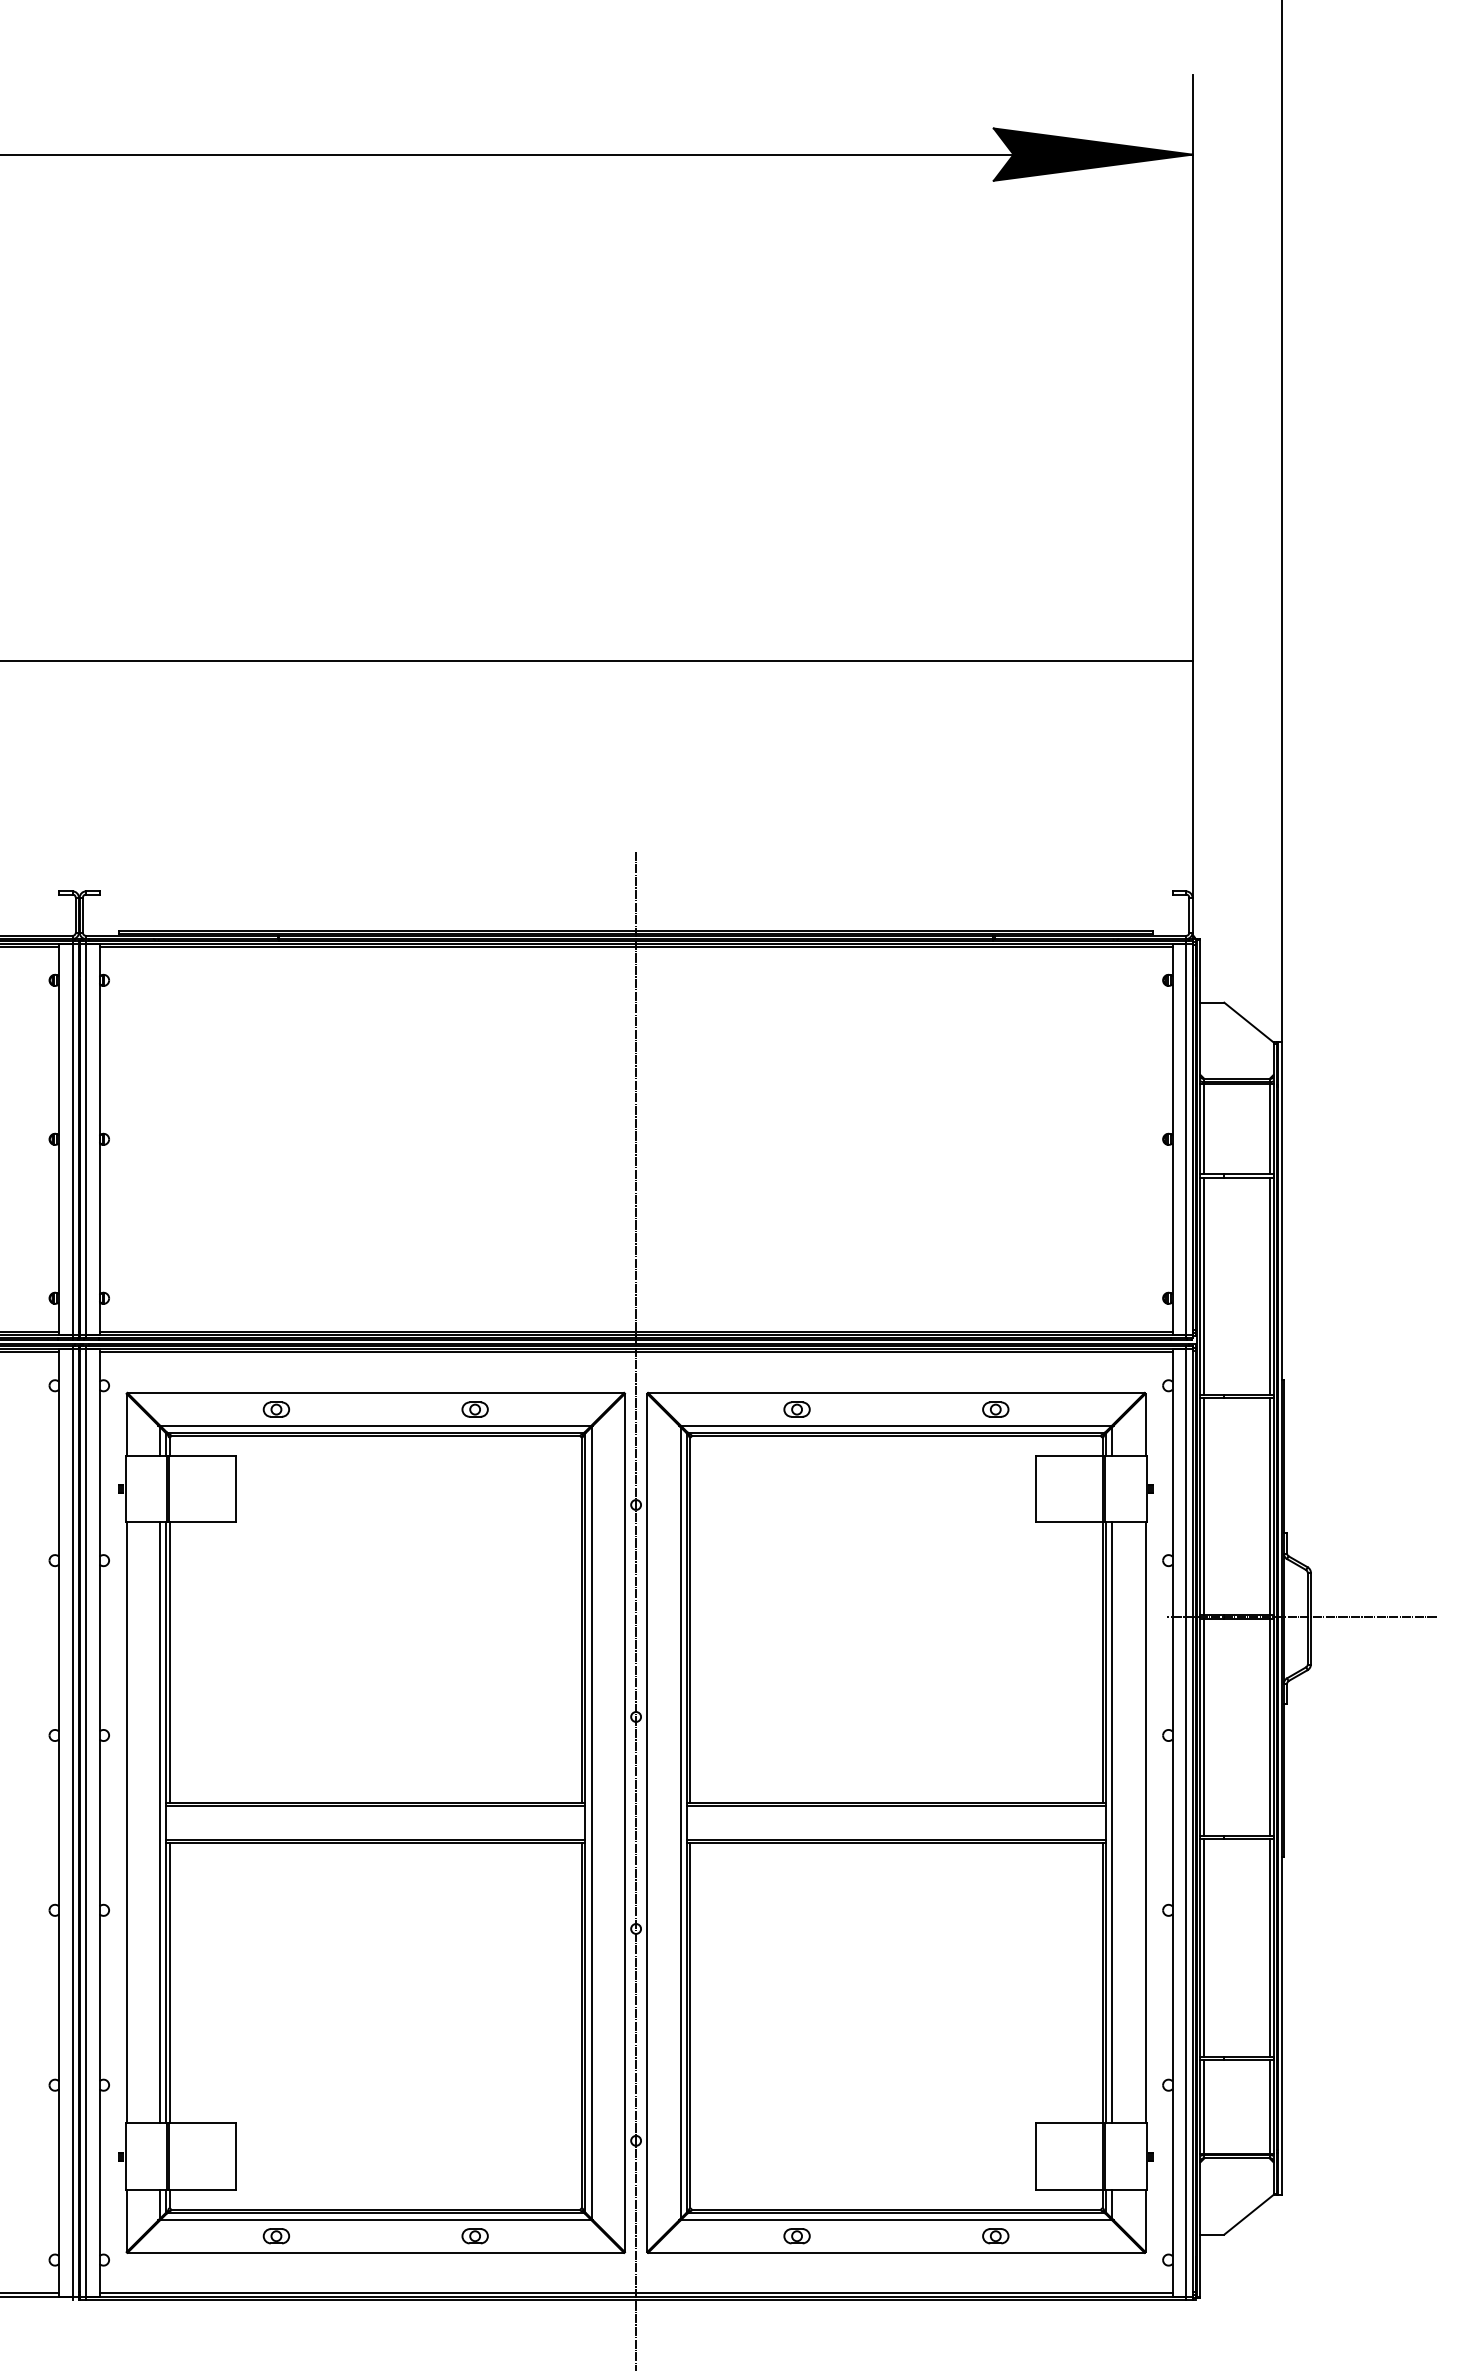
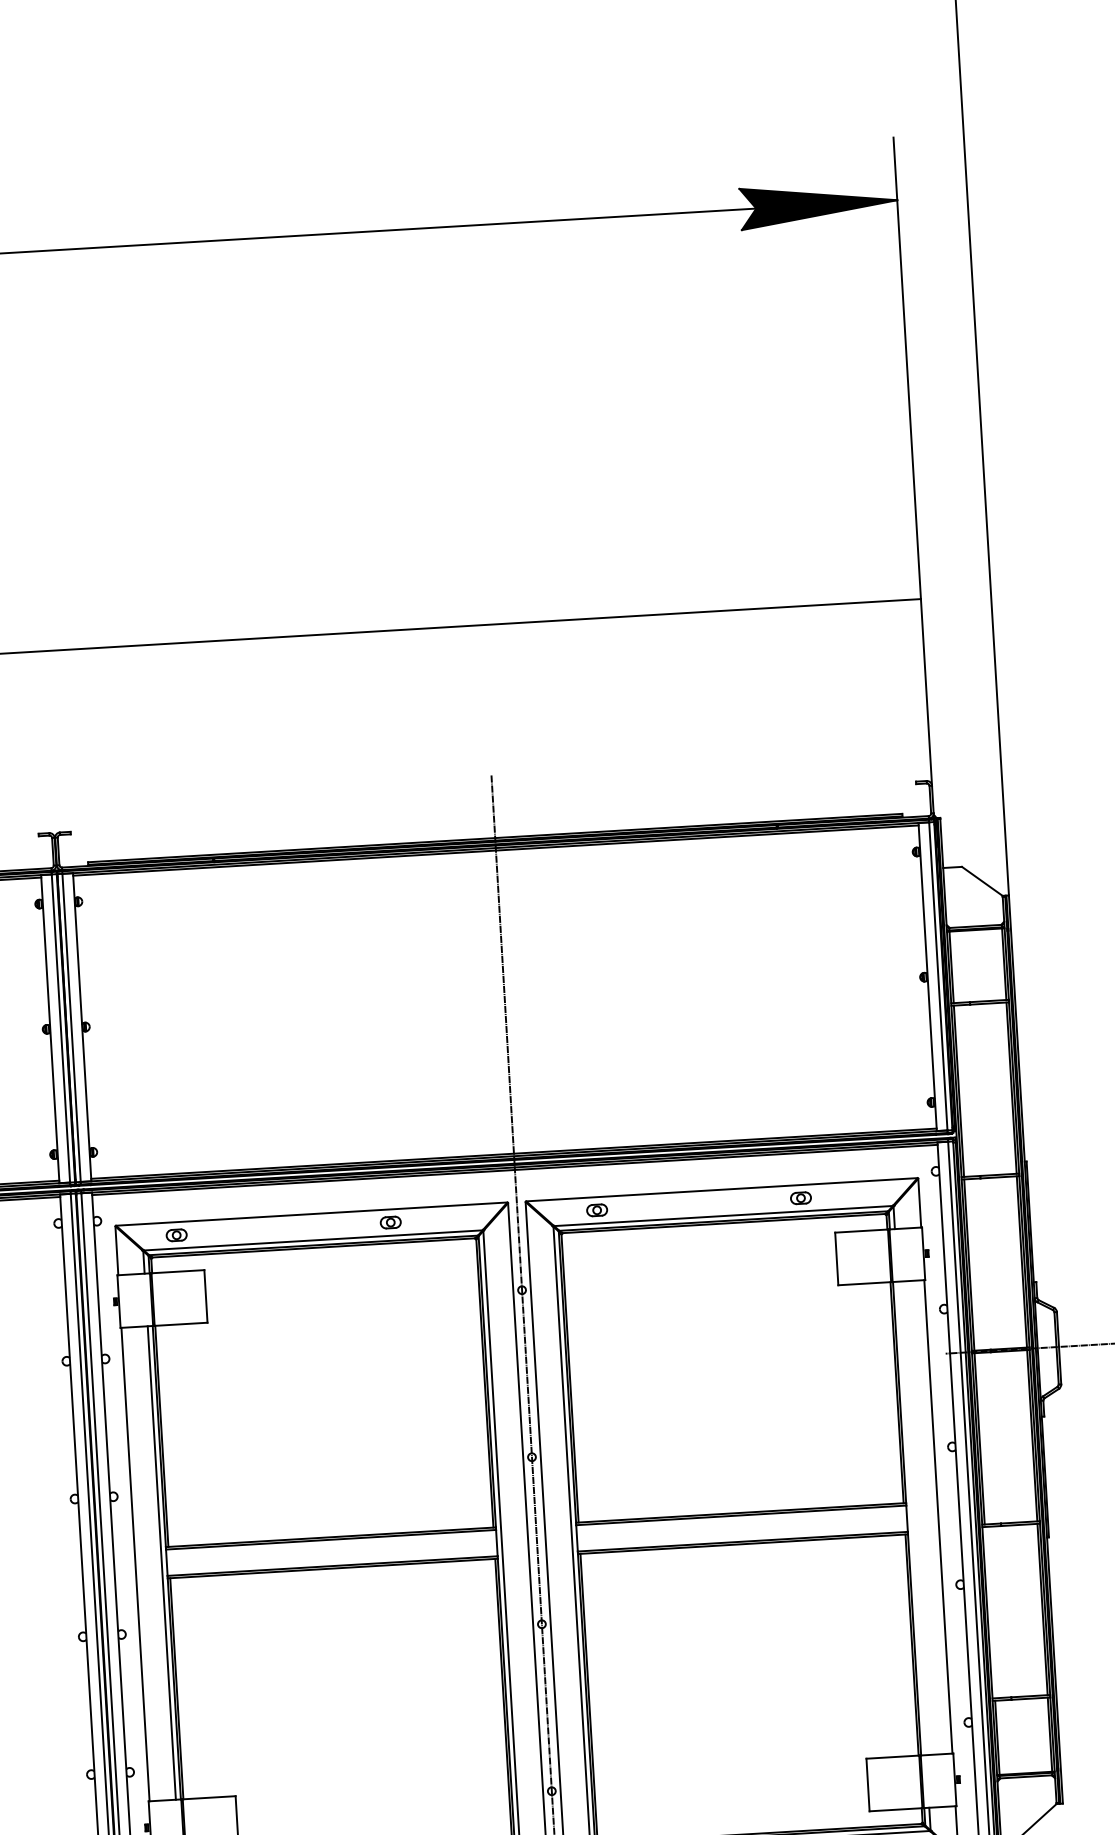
part: (276, 1409) -> (176, 1235), moved
part: (796, 1409) -> (596, 1210), moved
line: (1112, 1822) -> (912, 1518), removed
line: (1203, 1947) -> (989, 1612), removed

